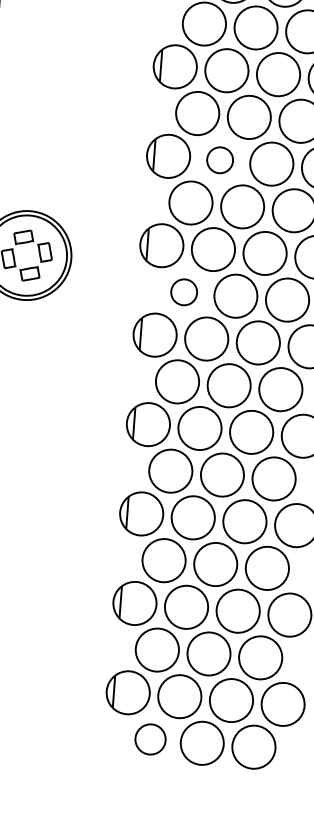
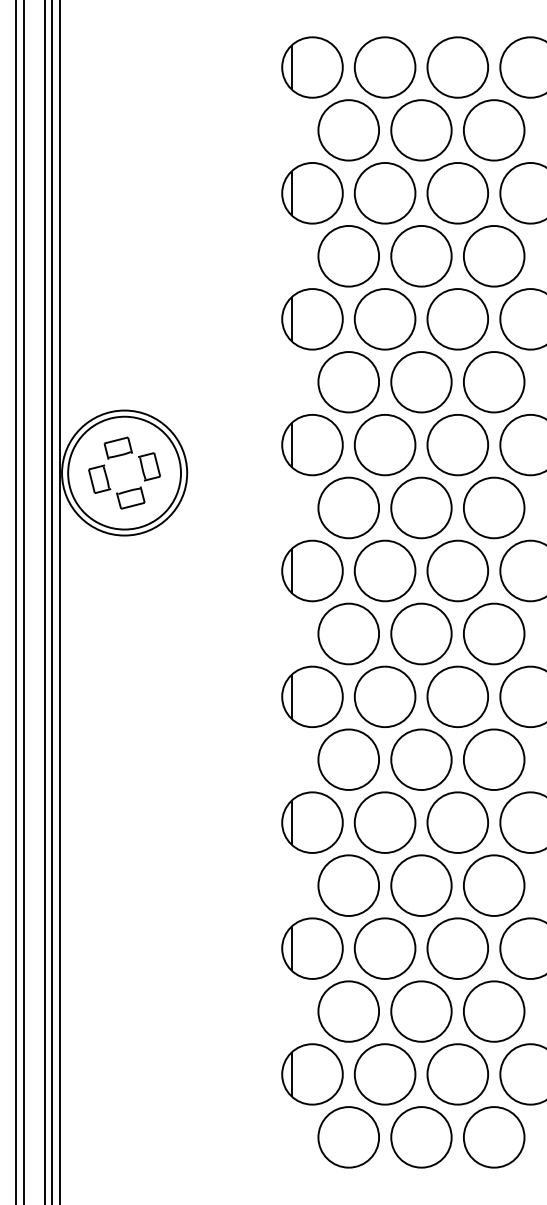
part: (219, 160) -> (384, 319), size x1.67
part: (184, 291) -> (348, 507), size x1.67
part: (150, 739) -> (348, 1137), size x1.43

